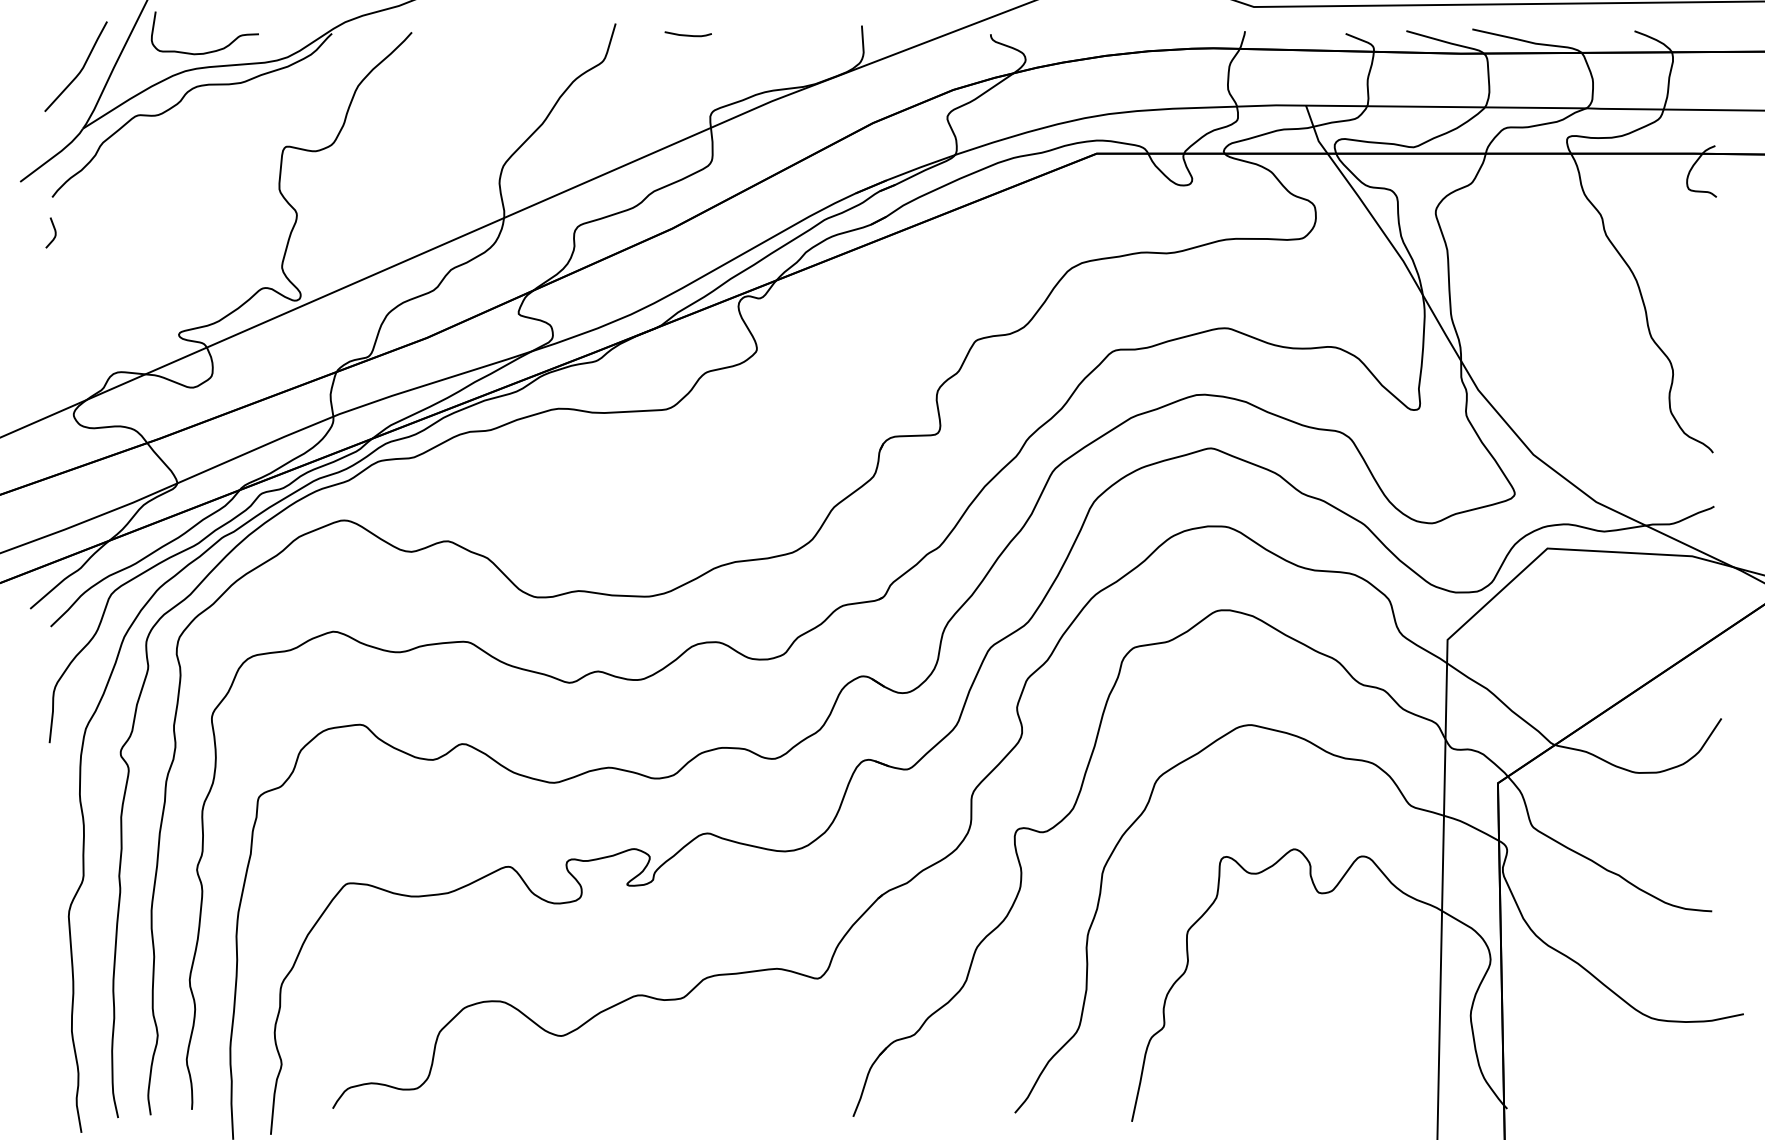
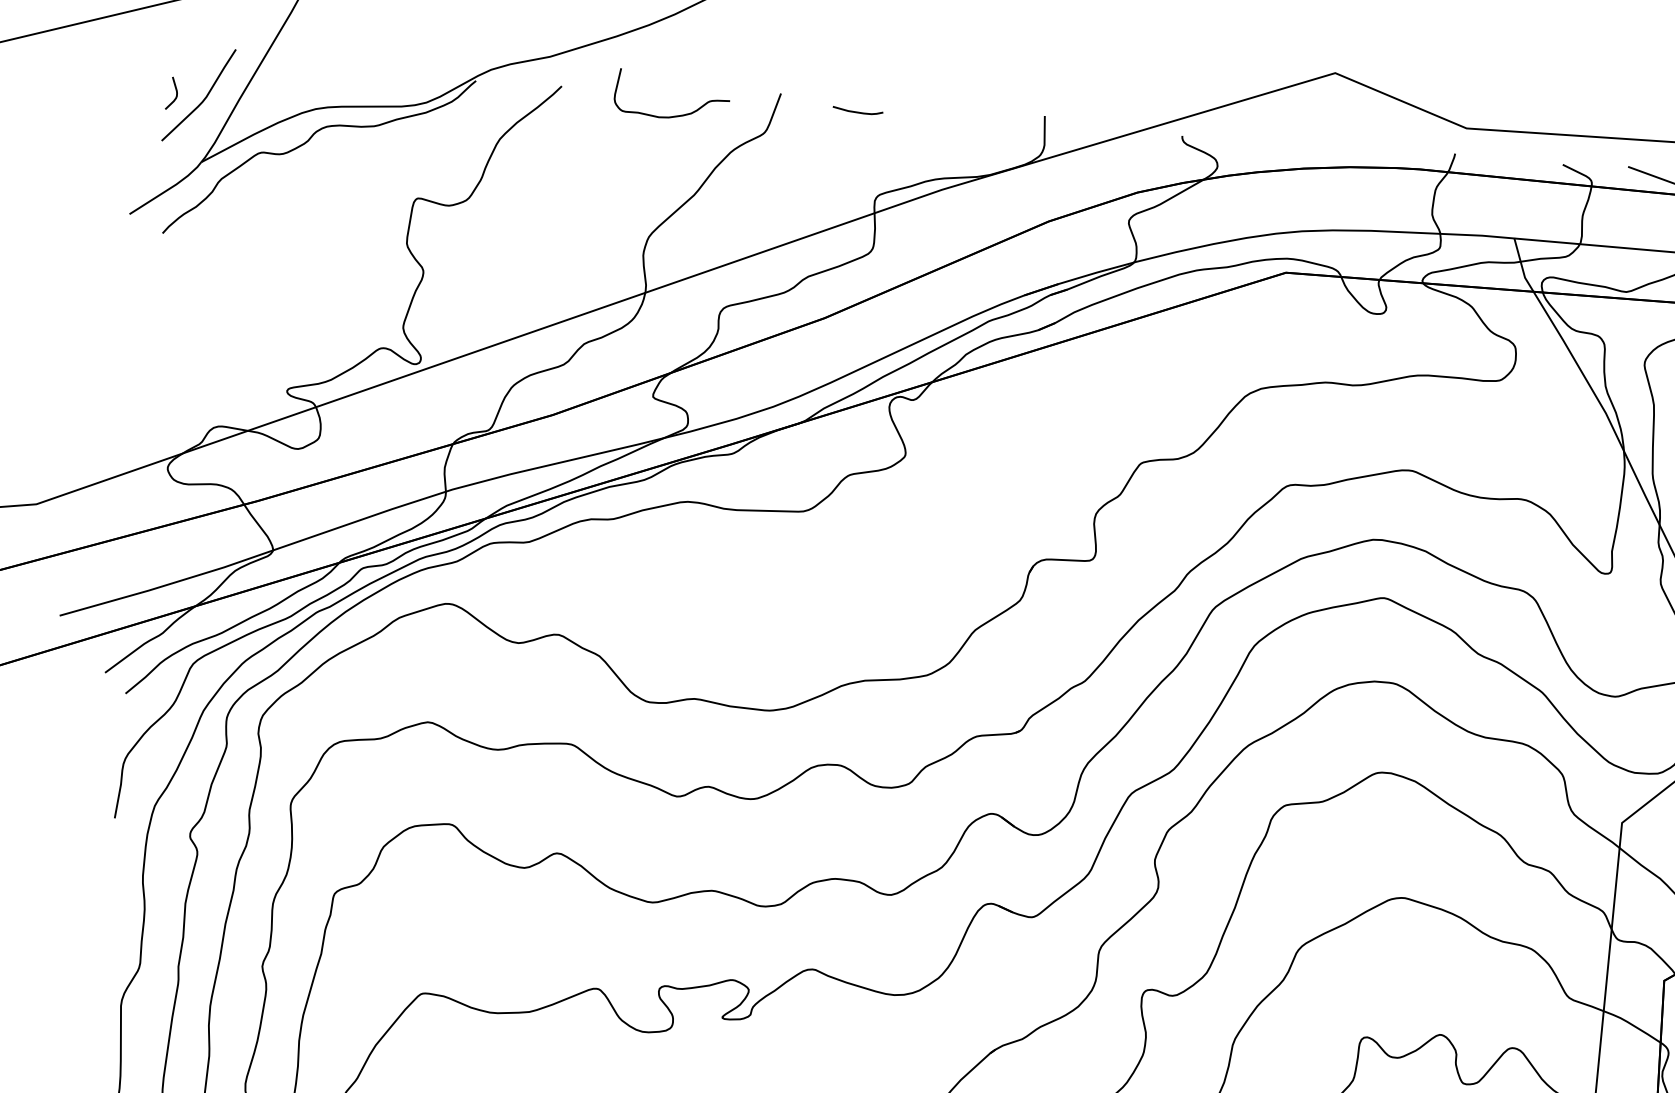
curve: (208, 51) -> (674, 115), moved
curve: (54, 232) -> (175, 93), moved

